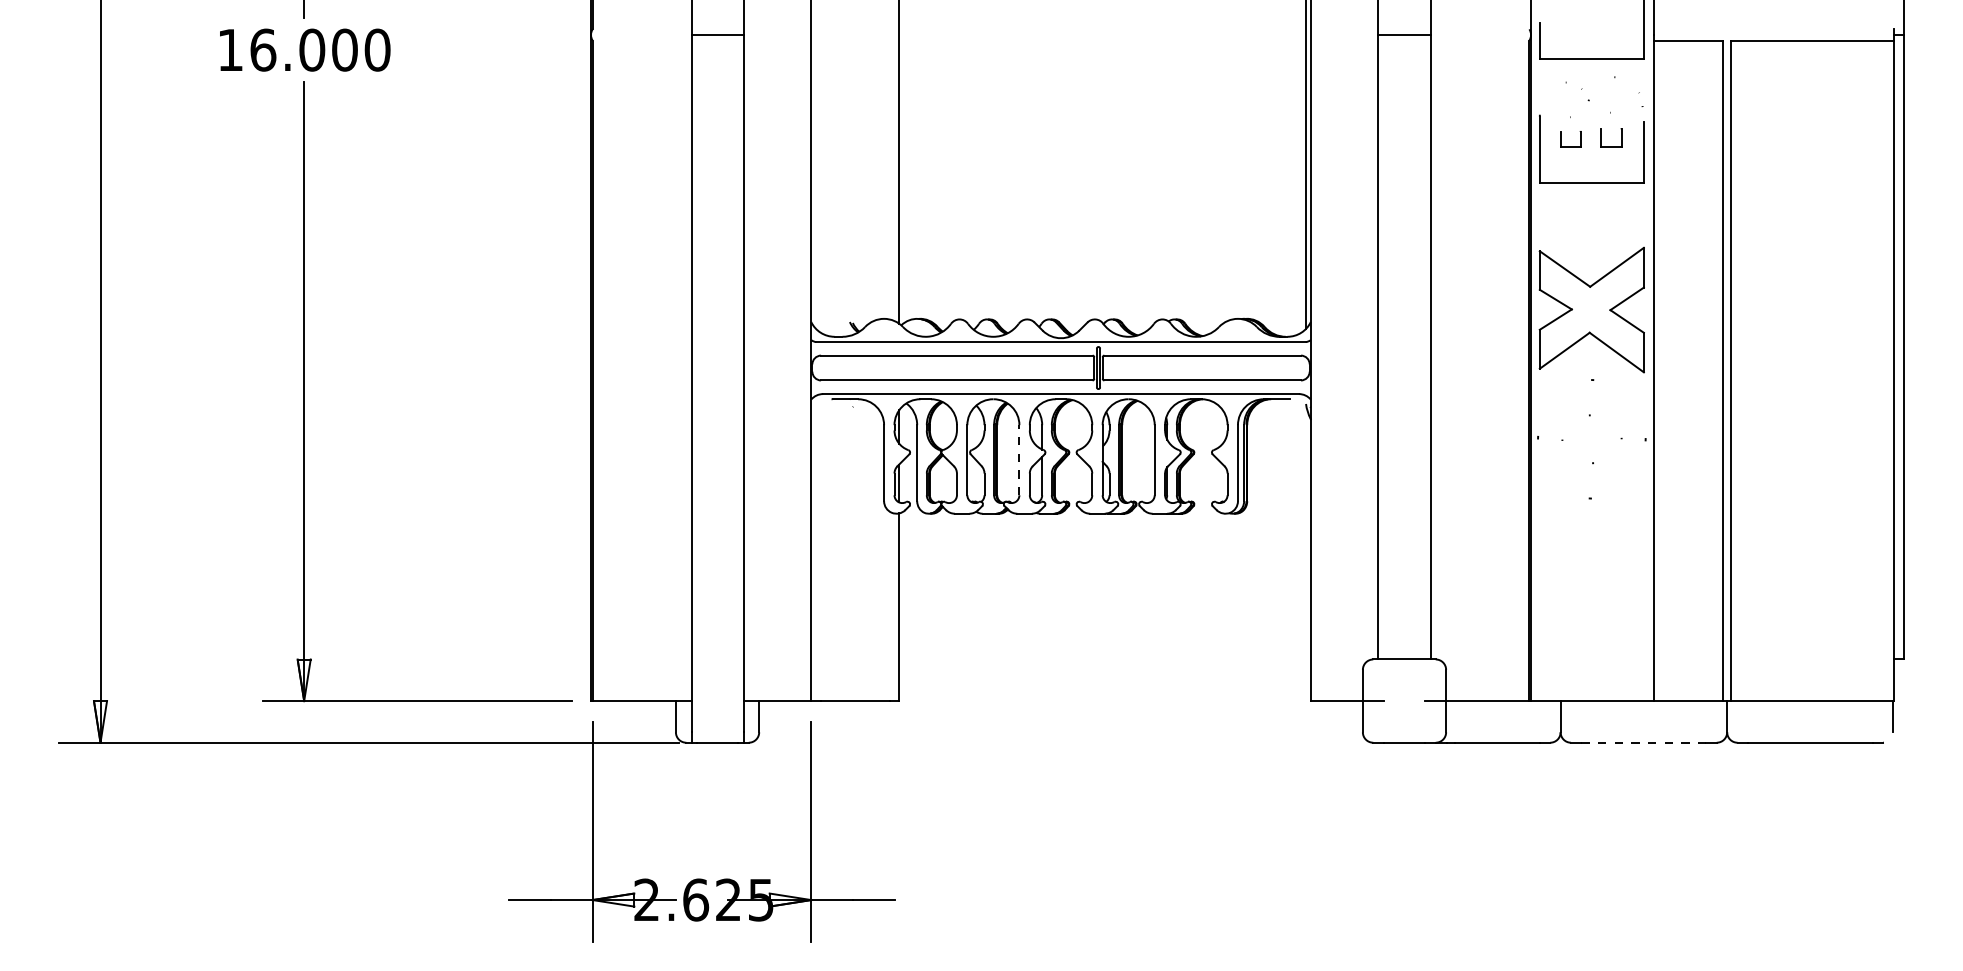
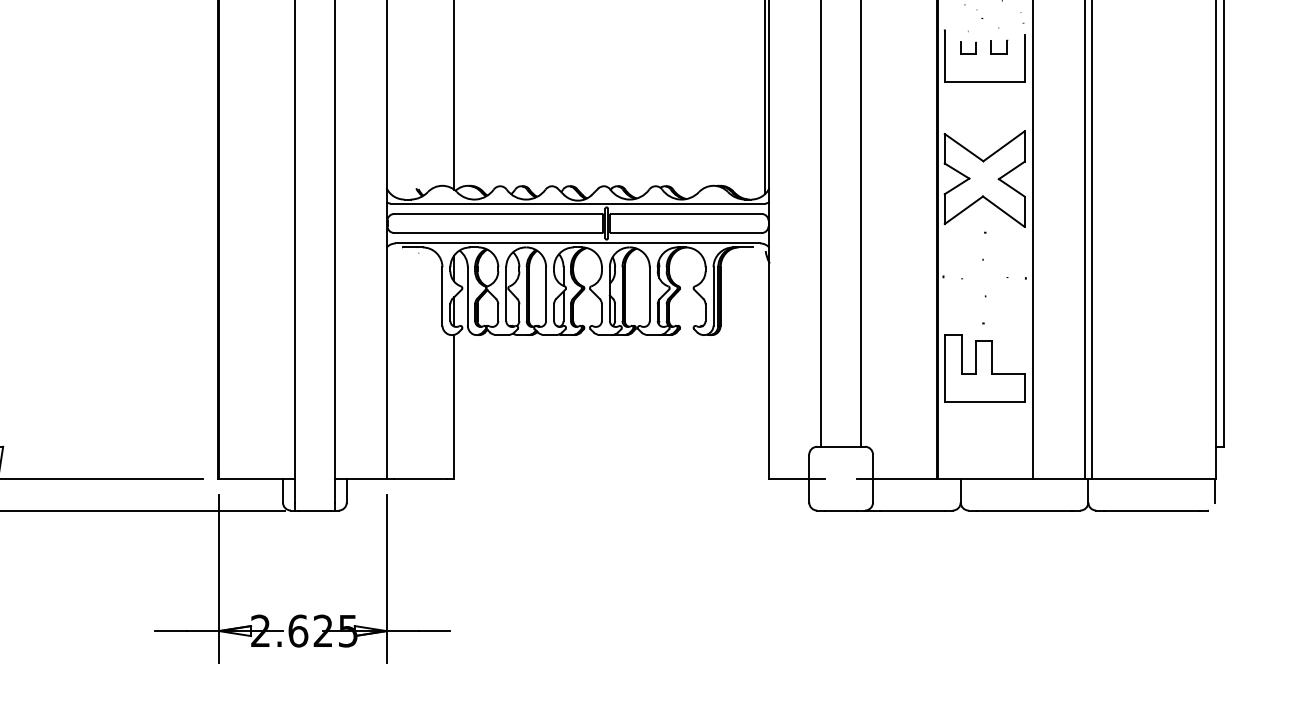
line: (1019, 459) -> (546, 293), dashed -> solid
part: (1591, 556) -> (984, 367), added
line: (1644, 742) -> (1024, 510), dashed -> solid

